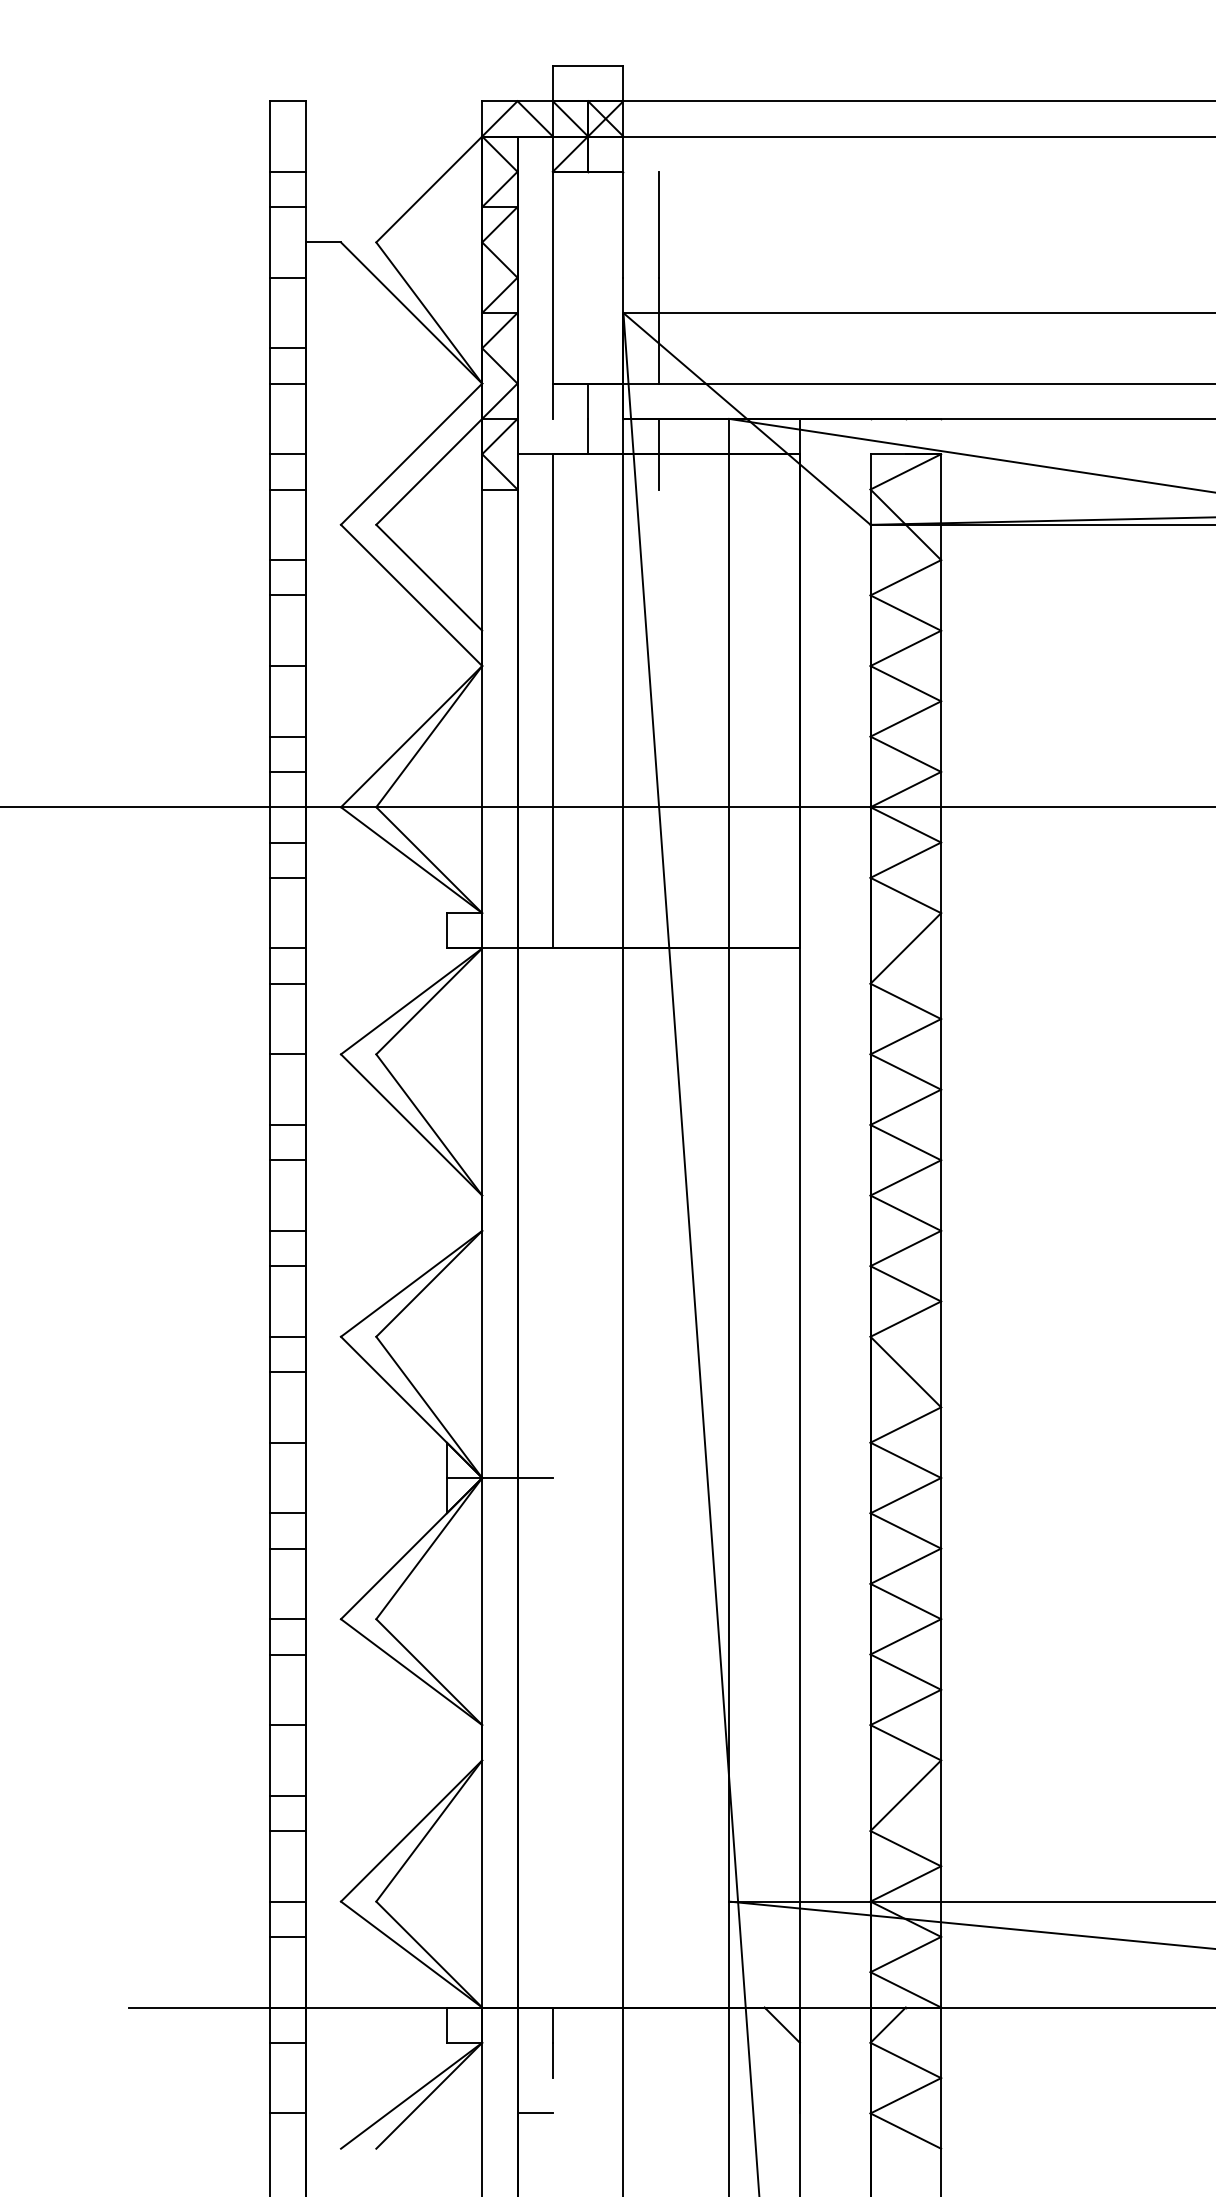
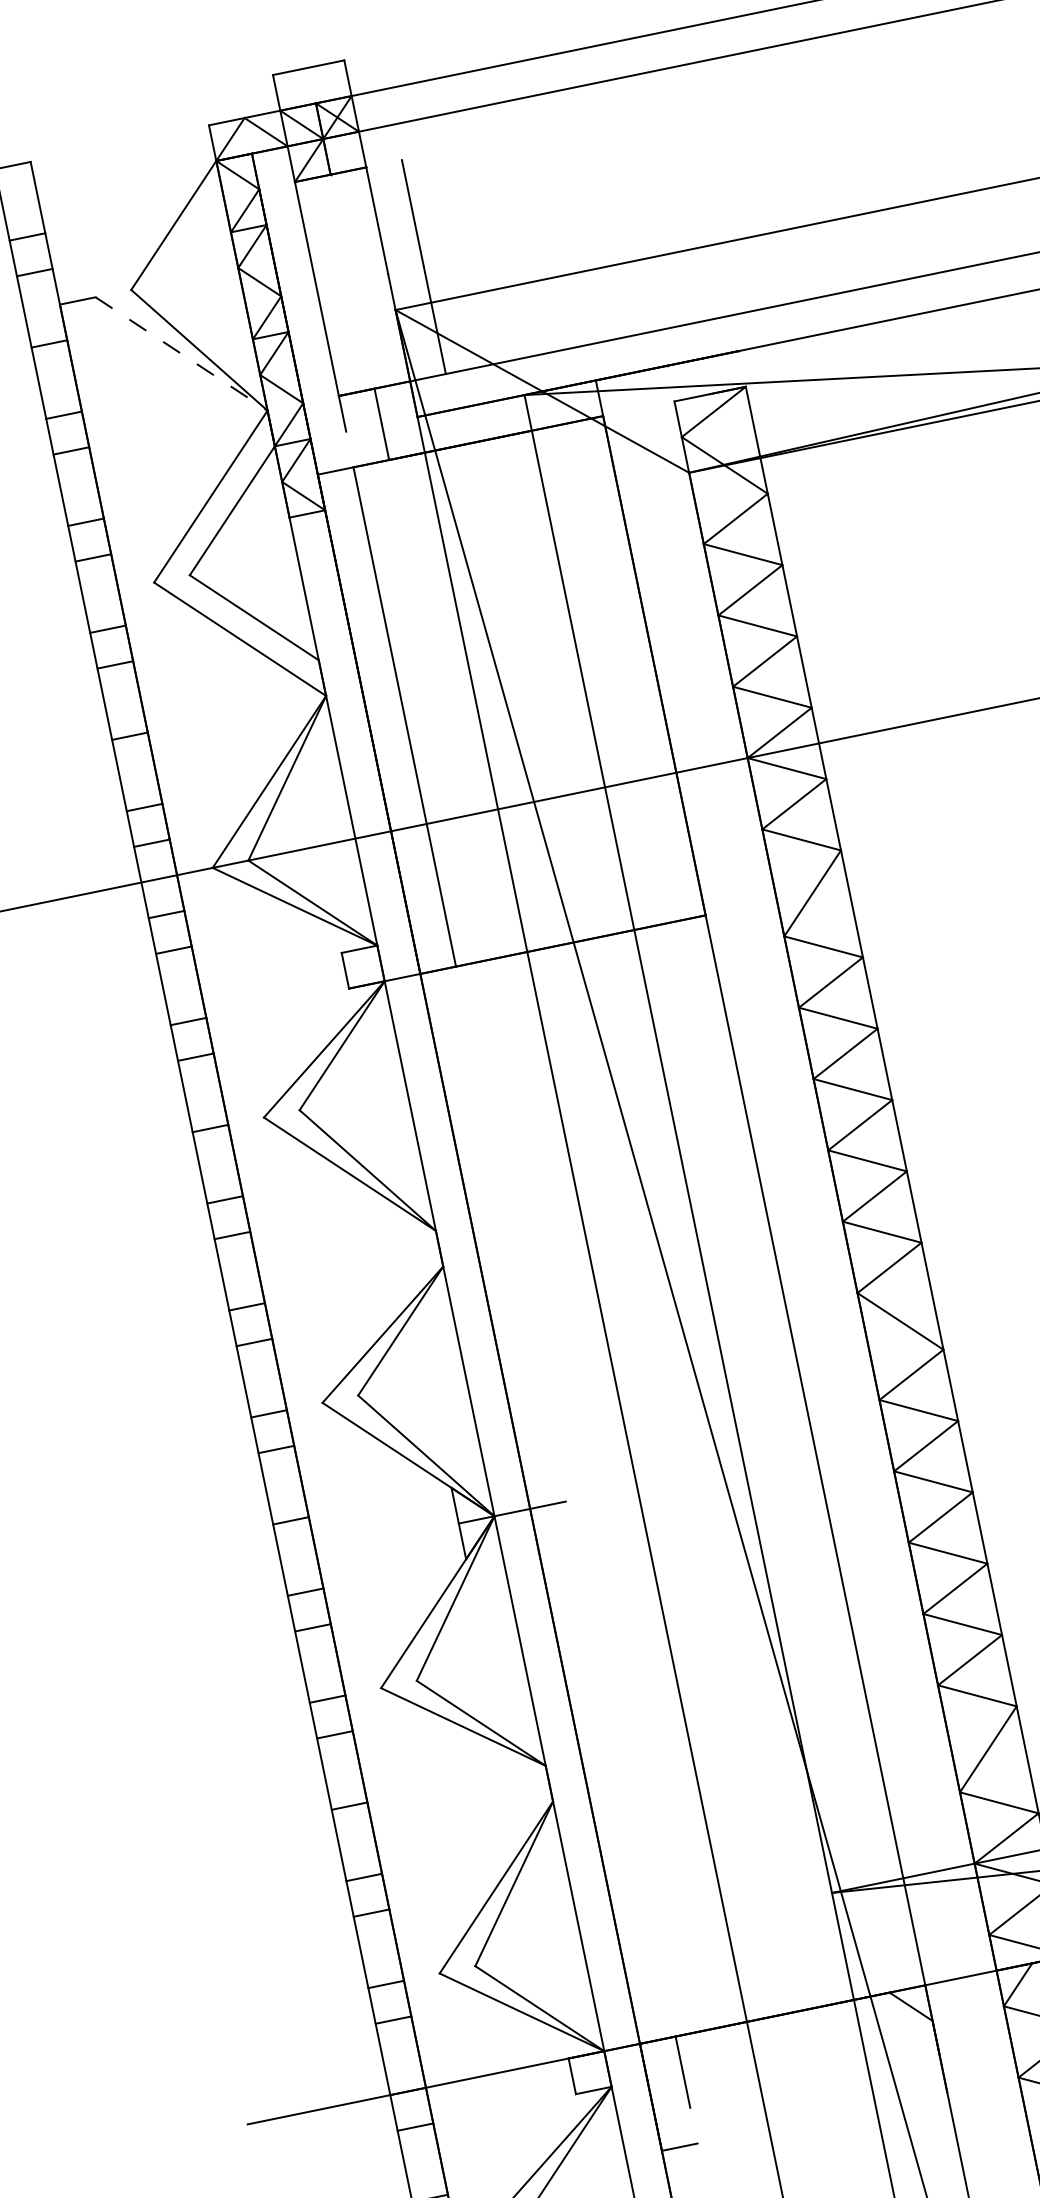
line: (411, 313) -> (181, 354), solid -> dashed
line: (658, 453) -> (460, 444), removed

